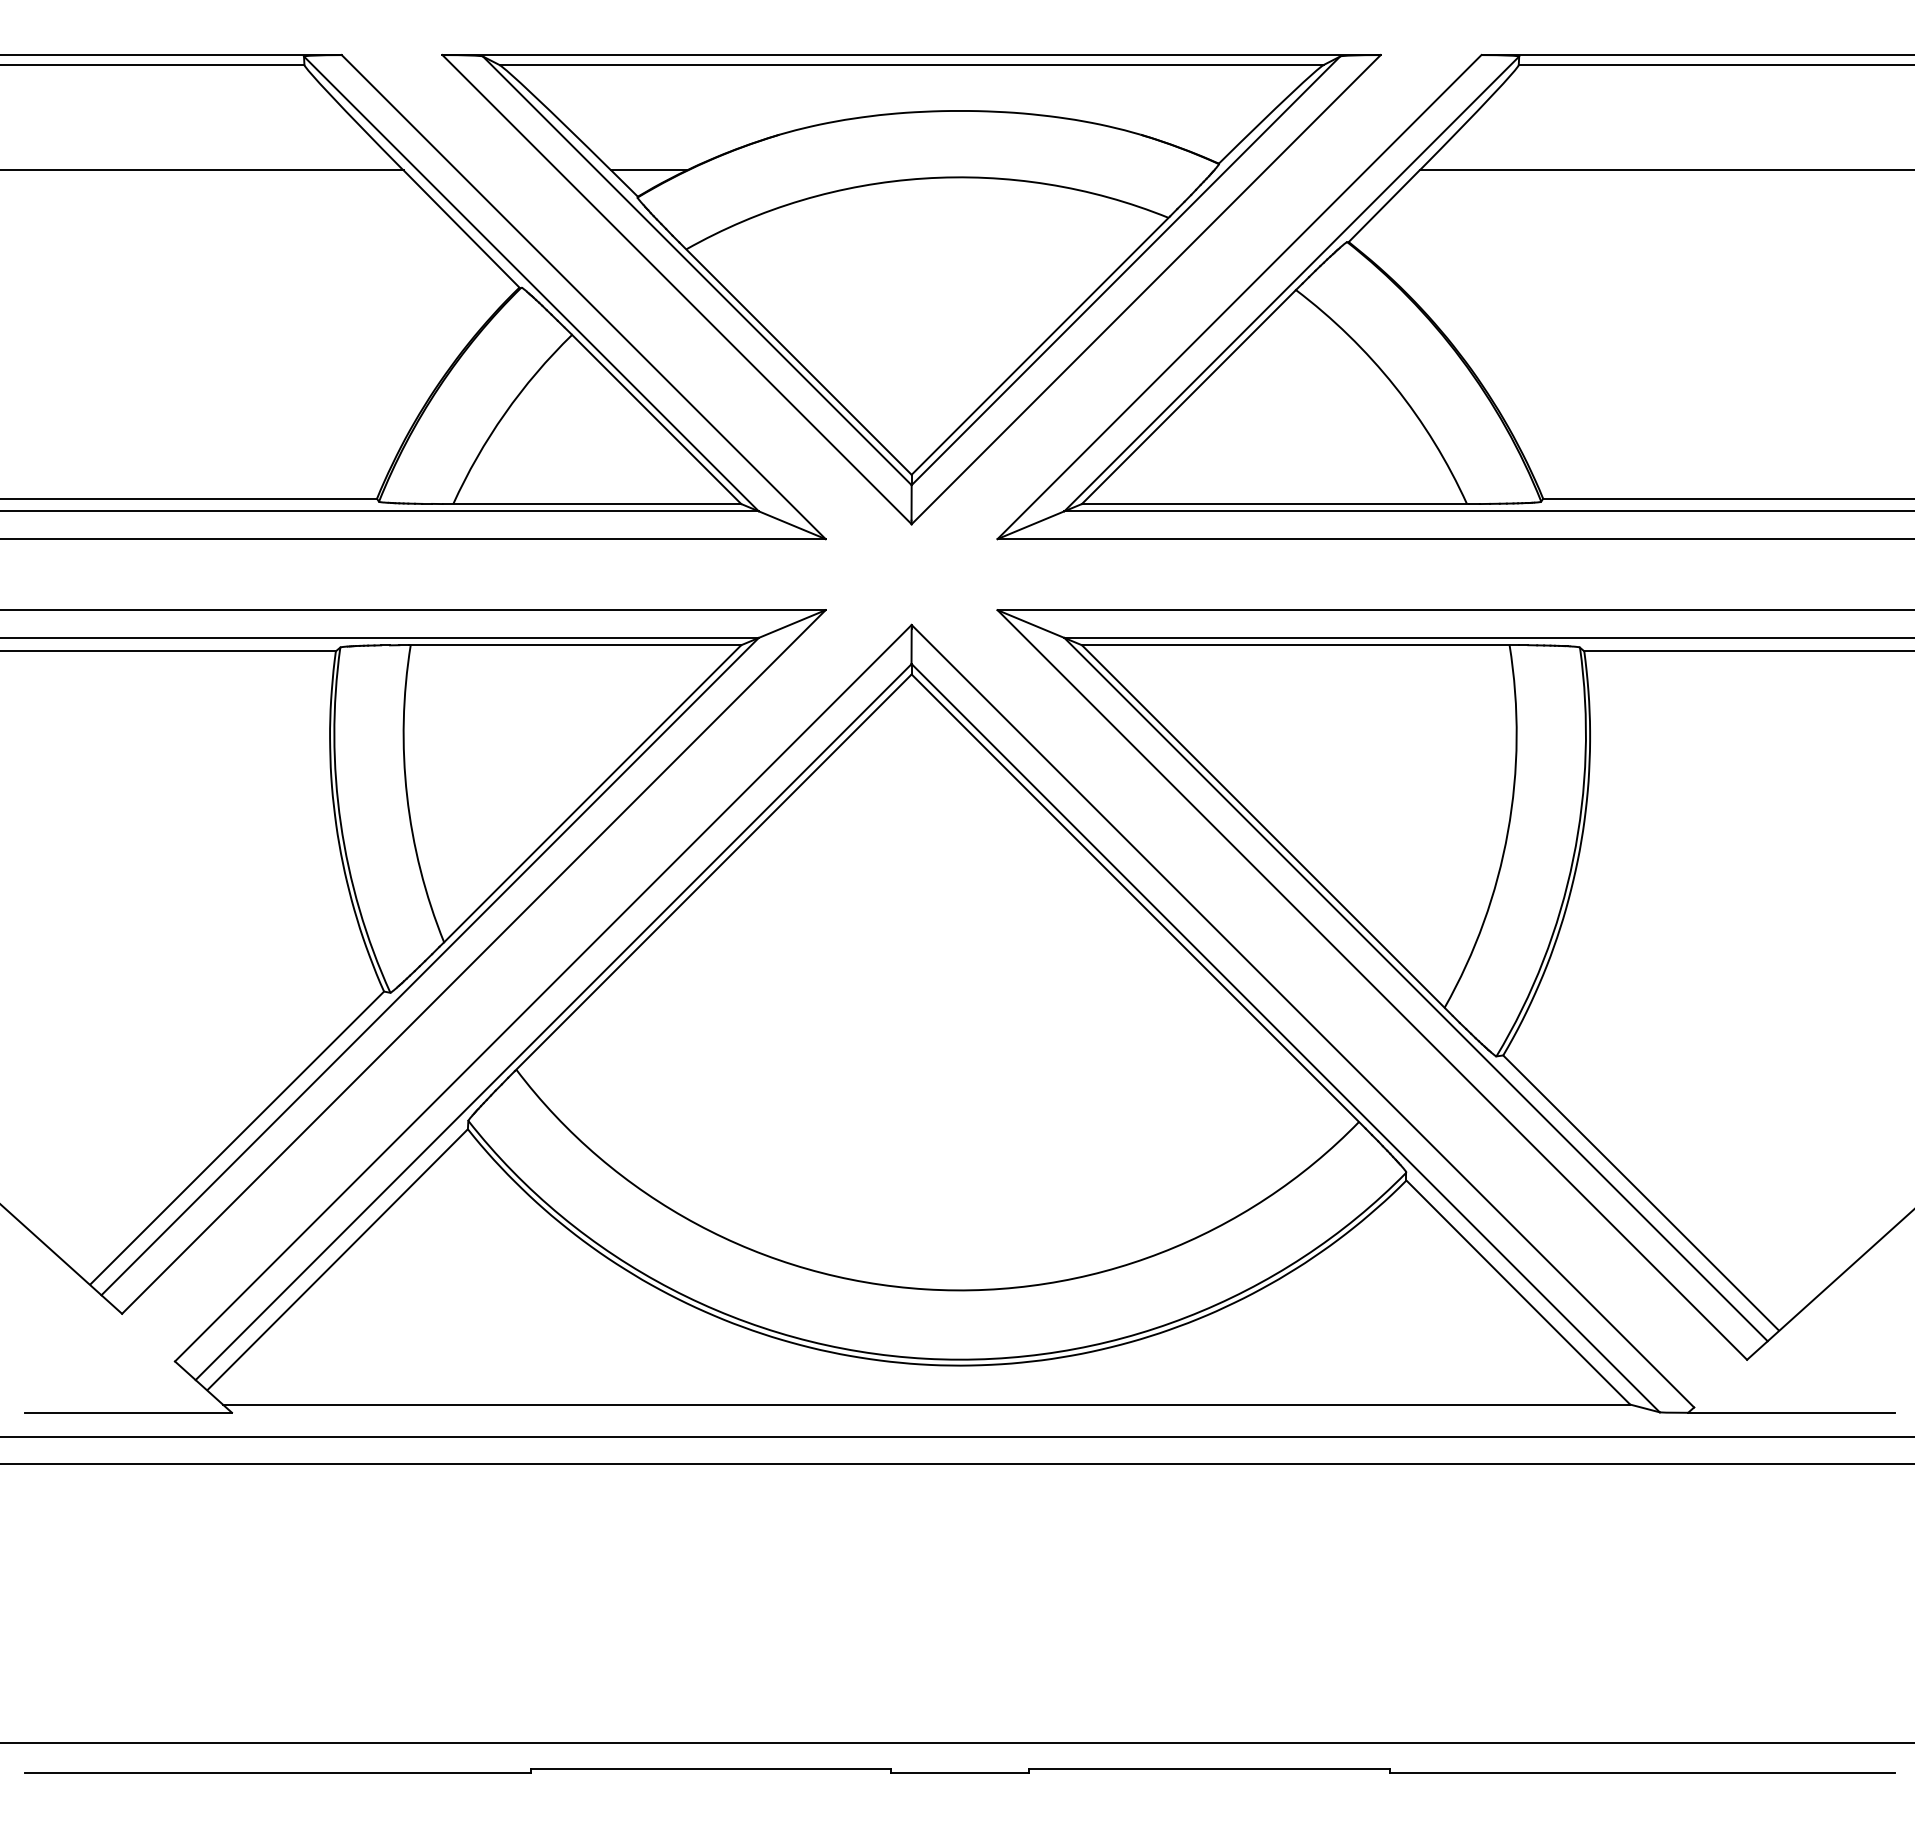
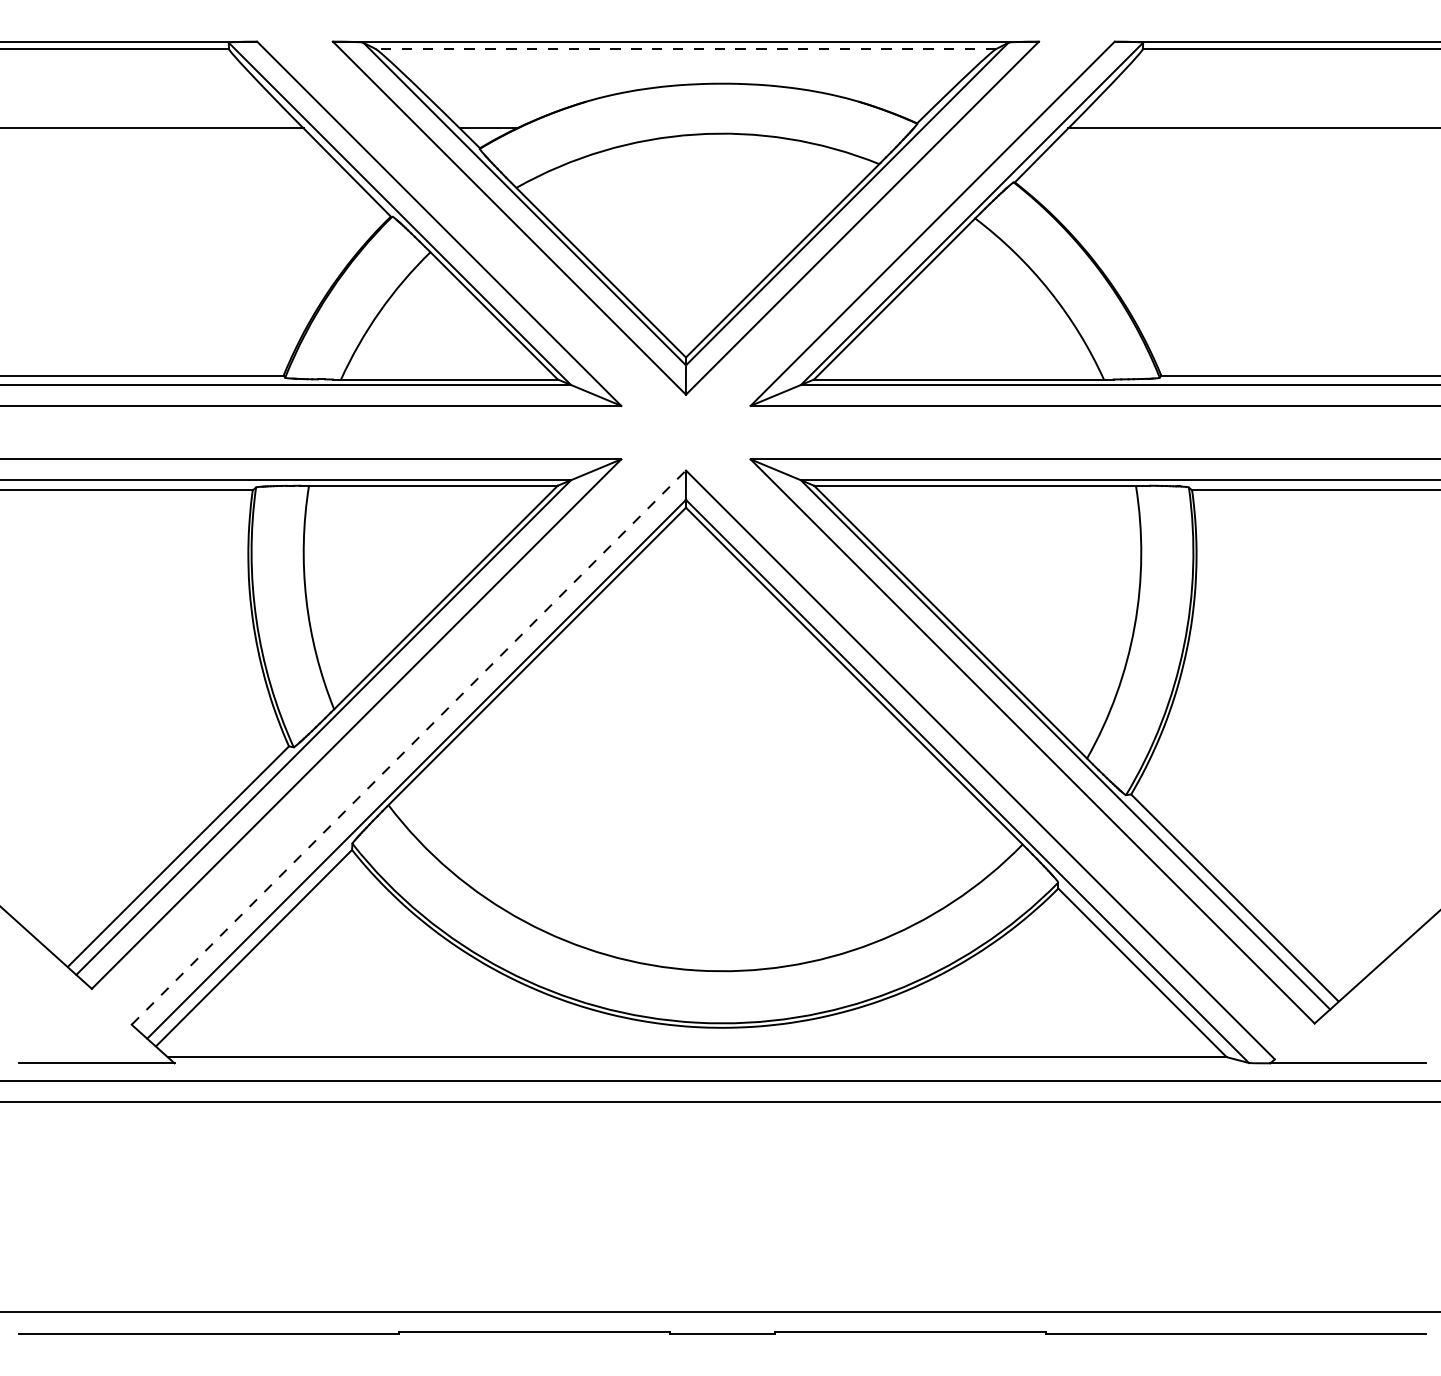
line: (911, 65) -> (685, 49), solid -> dashed
line: (543, 993) -> (408, 747), solid -> dashed

